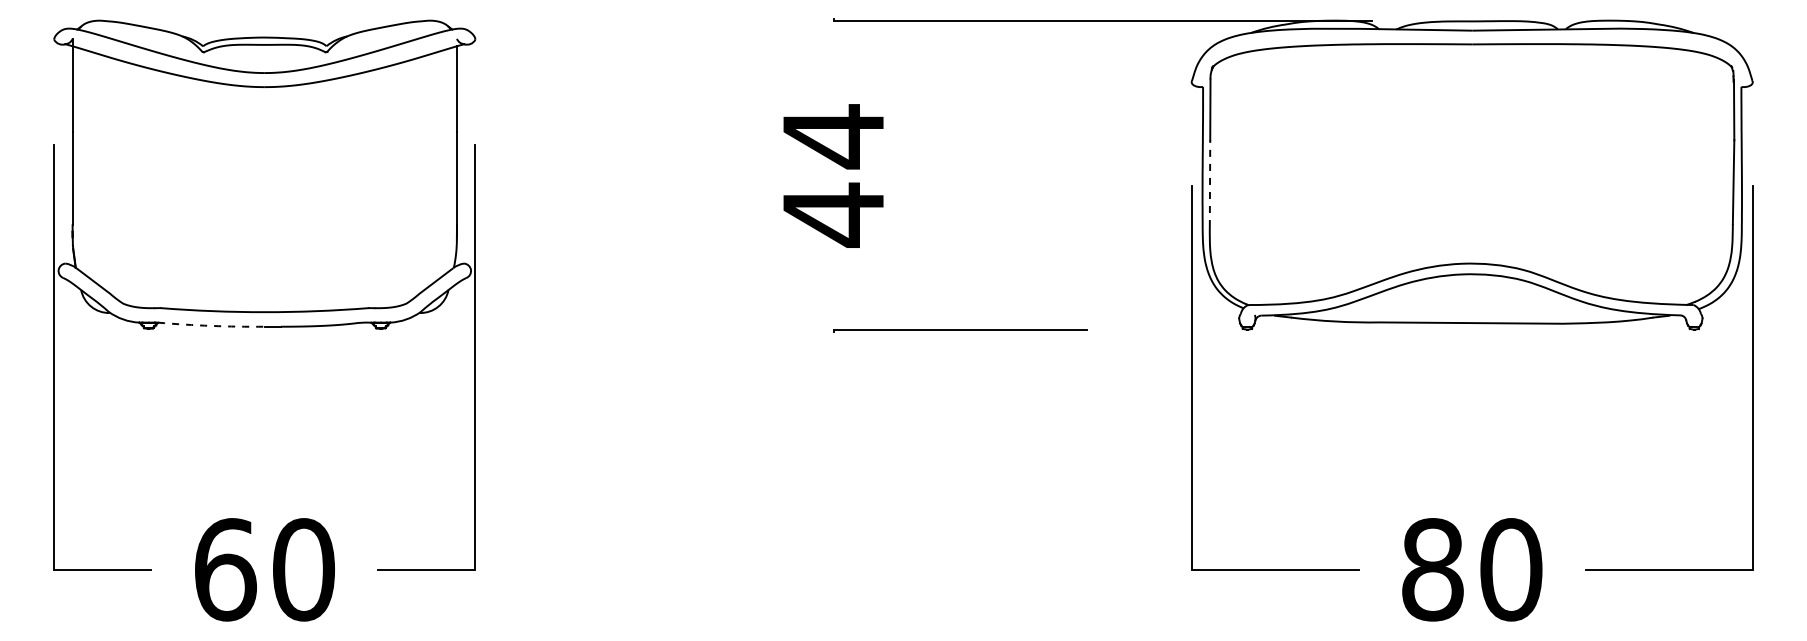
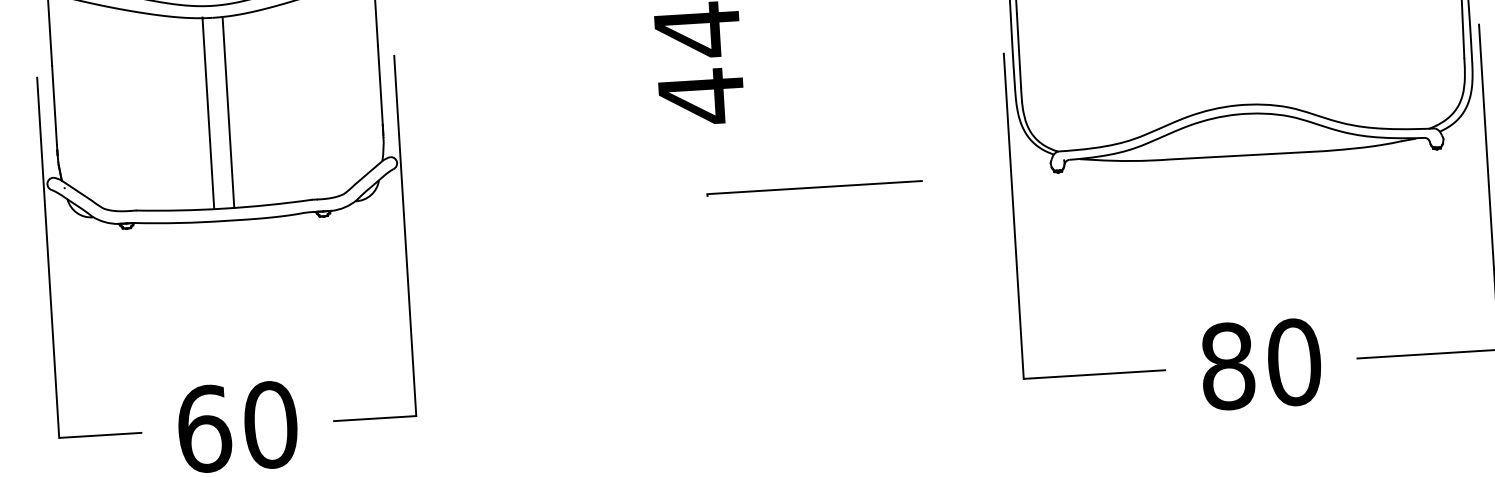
line: (1210, 183) -> (1019, 50), dashed -> solid
line: (252, 198) -> (208, 112), added
line: (276, 199) -> (228, 112), added
arc: (211, 325) -> (179, 222), dashed -> solid

